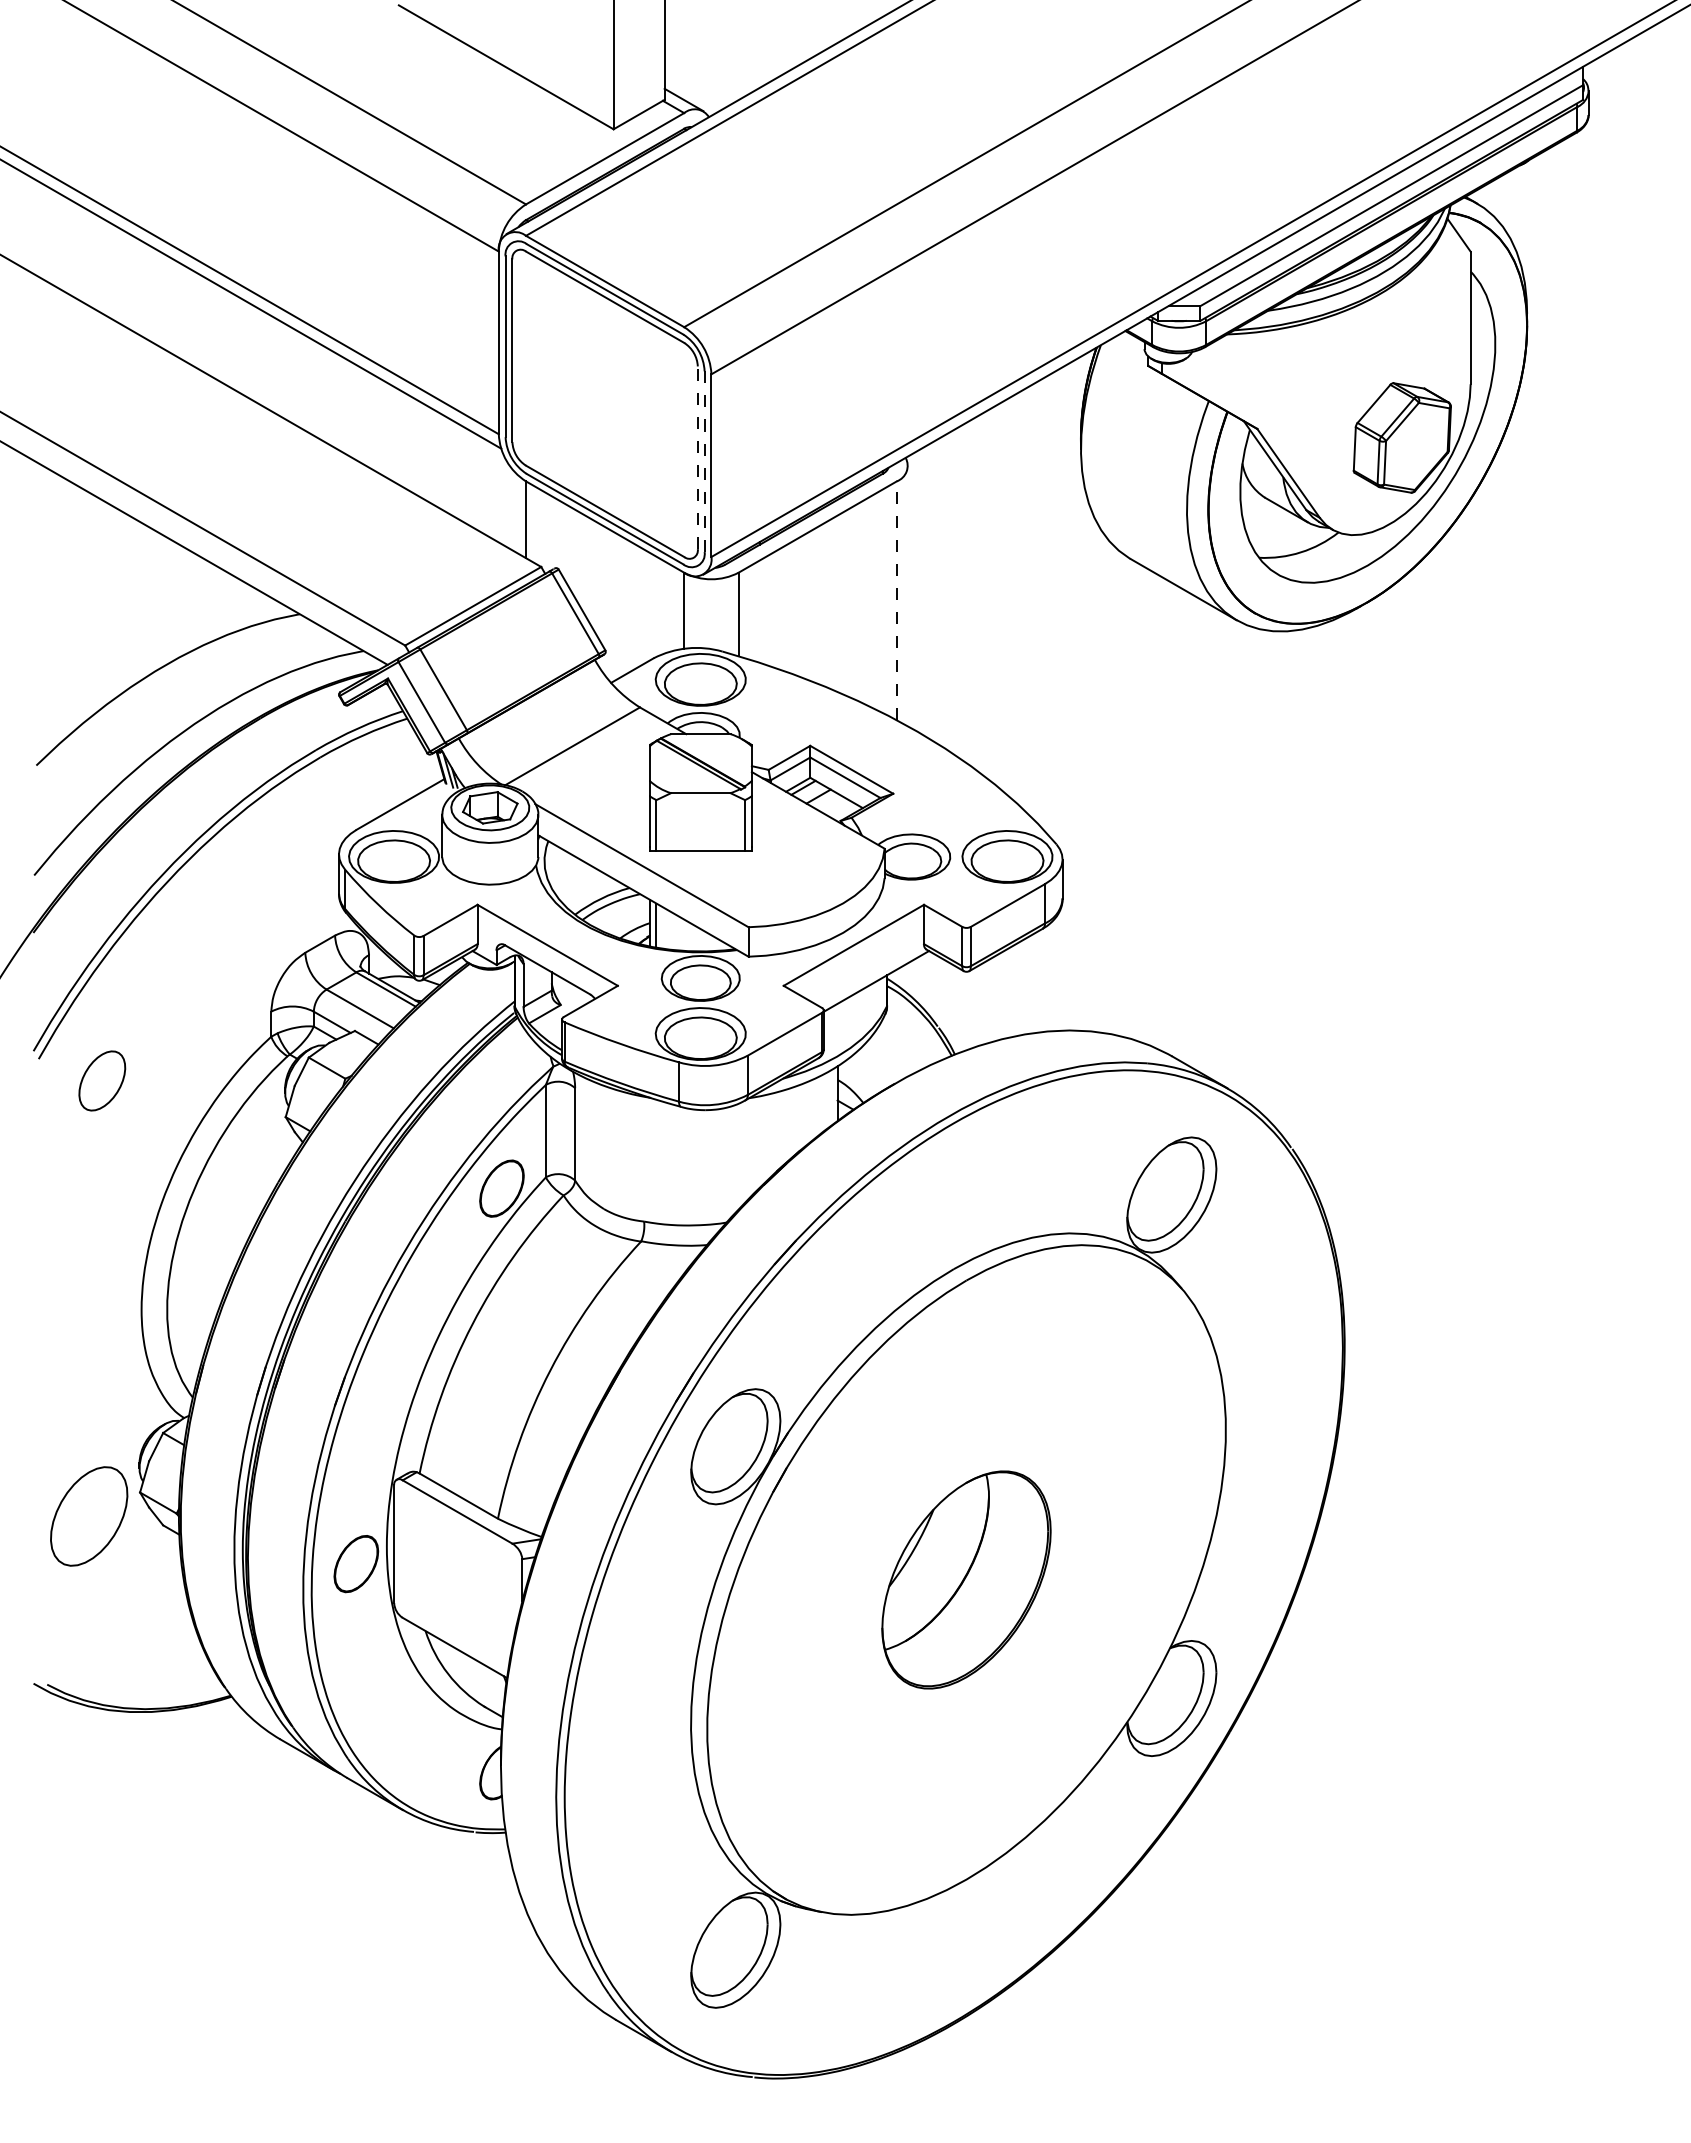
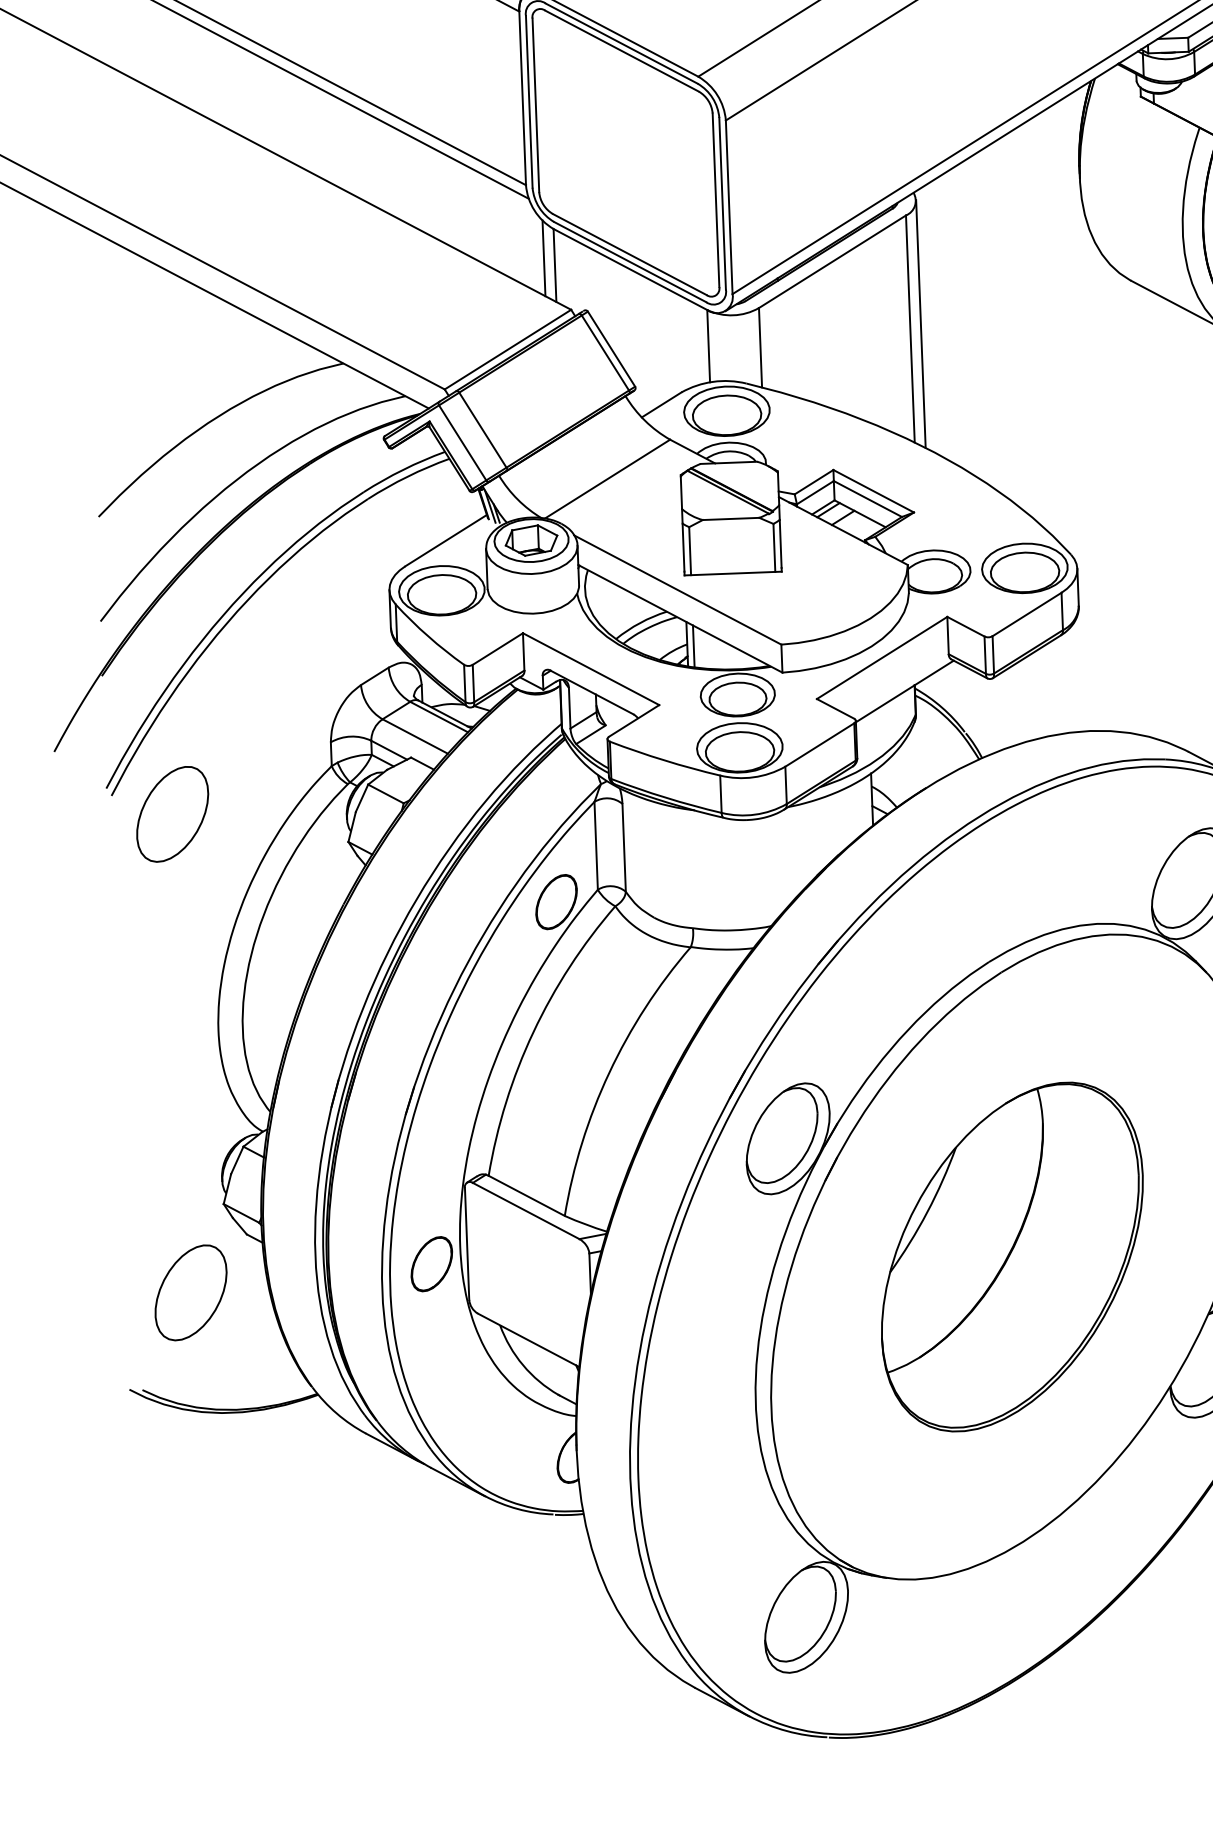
line: (697, 457) -> (715, 200), dashed -> solid
line: (704, 462) -> (722, 204), dashed -> solid
line: (514, 511) -> (543, 258), added
line: (908, 595) -> (921, 323), added
line: (896, 600) -> (910, 328), dashed -> solid
part: (102, 1080) -> (172, 813), size x1.67
part: (89, 1516) -> (191, 1292), moved
part: (966, 1579) -> (1012, 1256), size x1.67

